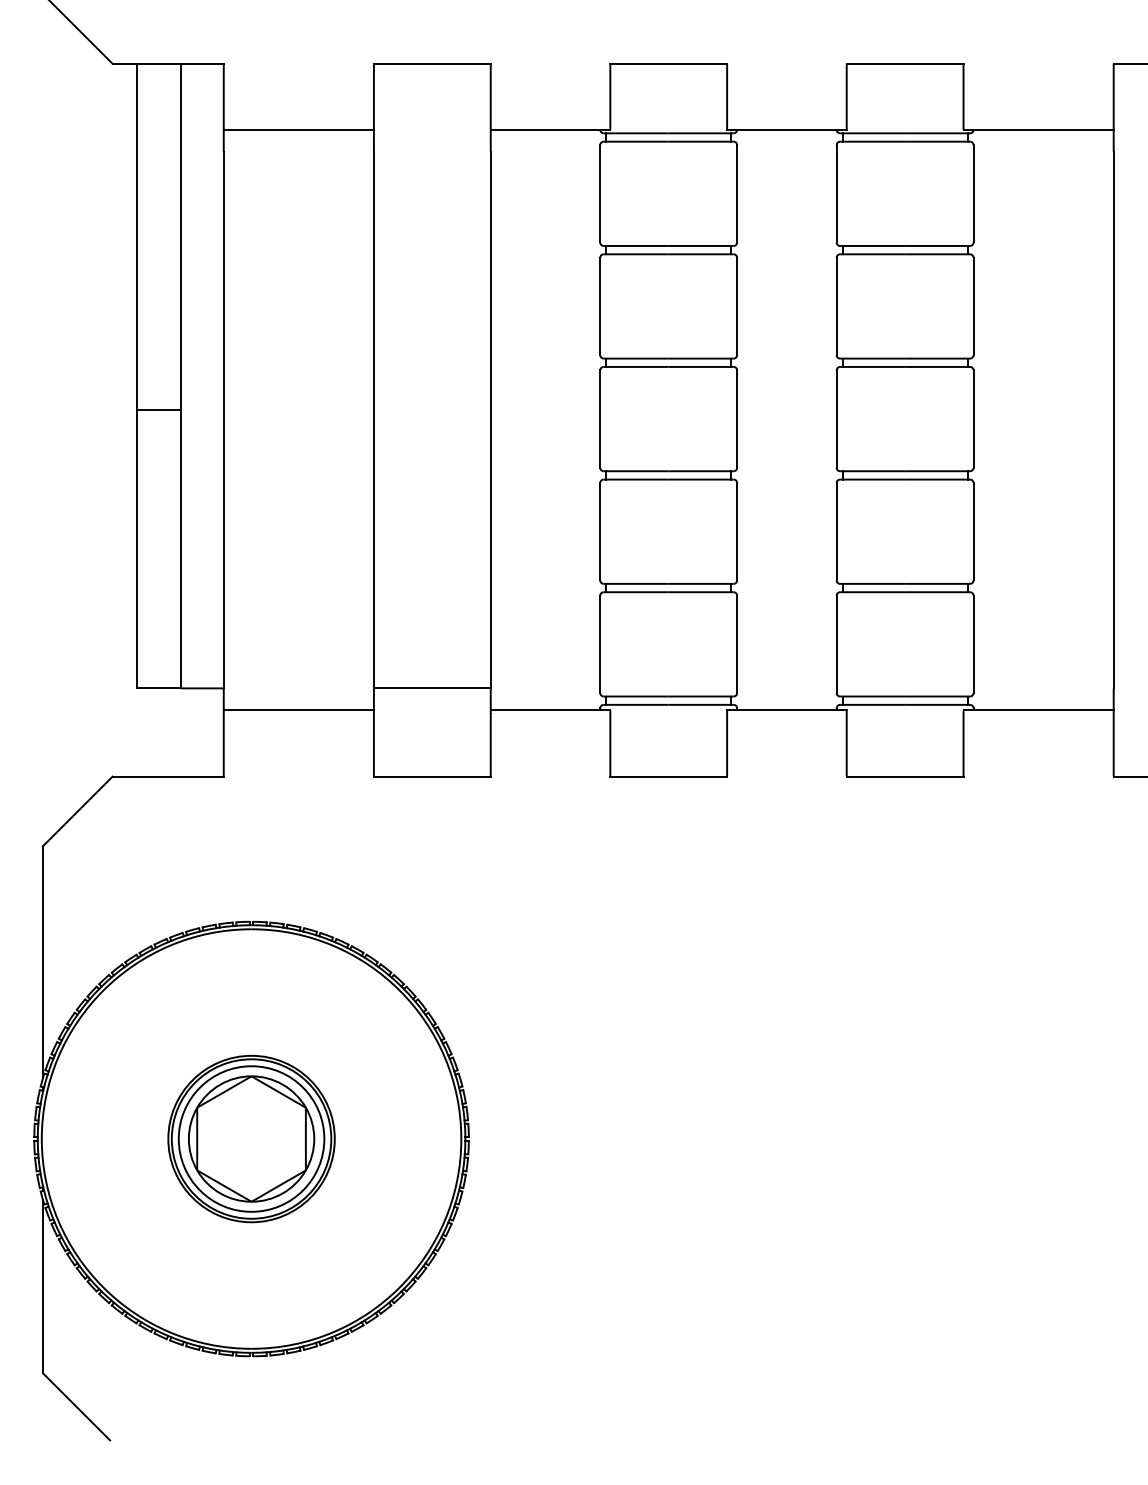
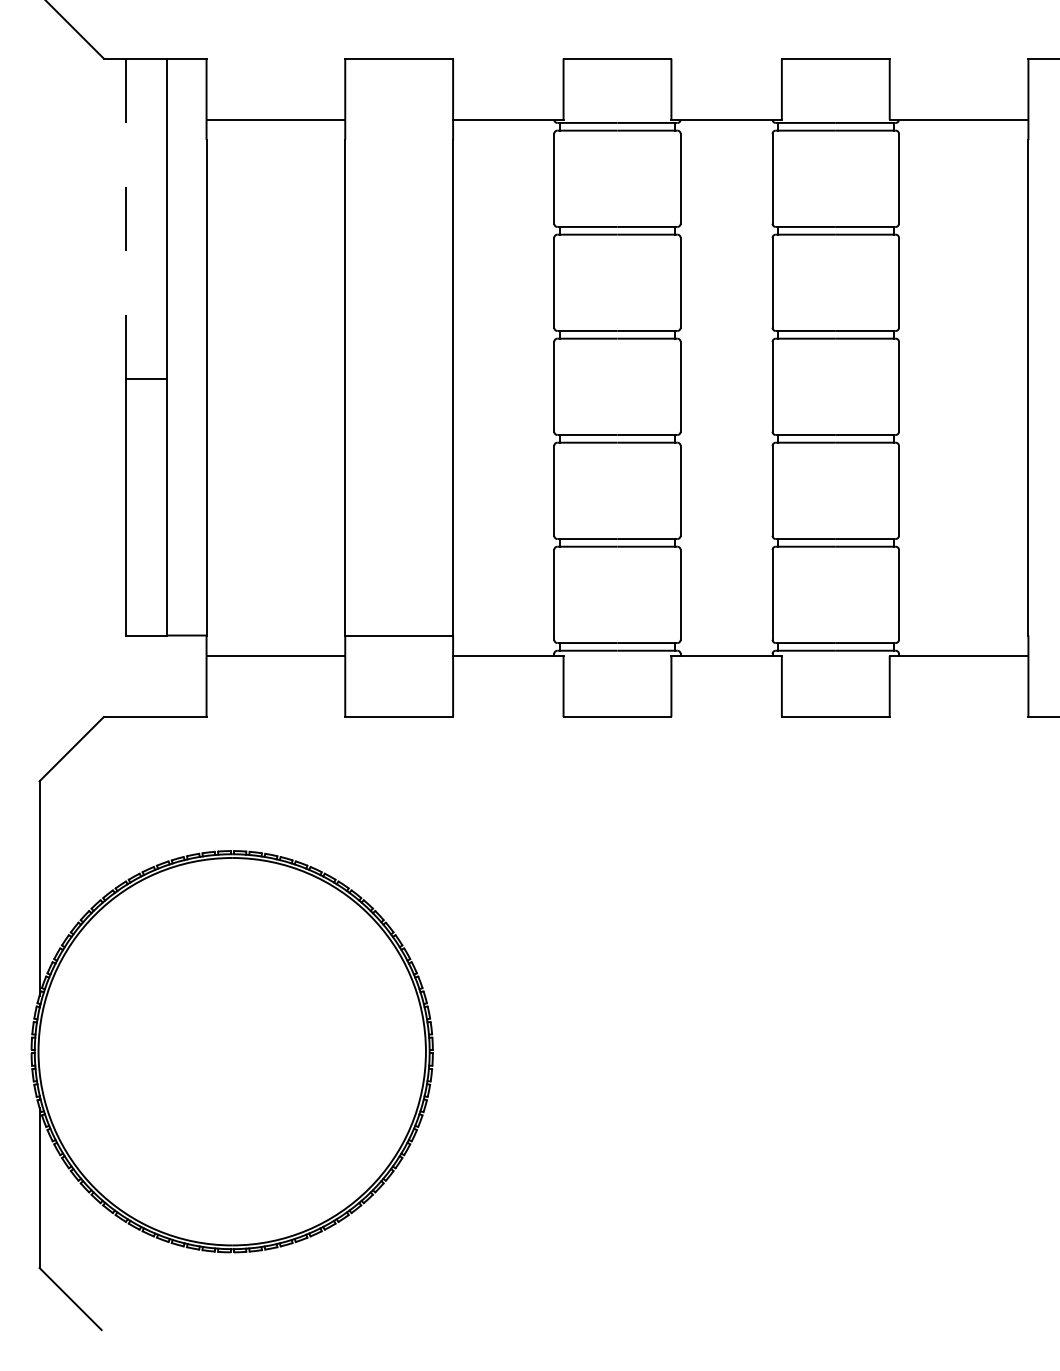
line: (136, 237) -> (125, 219), solid -> dashed
part: (251, 1138) -> (232, 1051), removed

